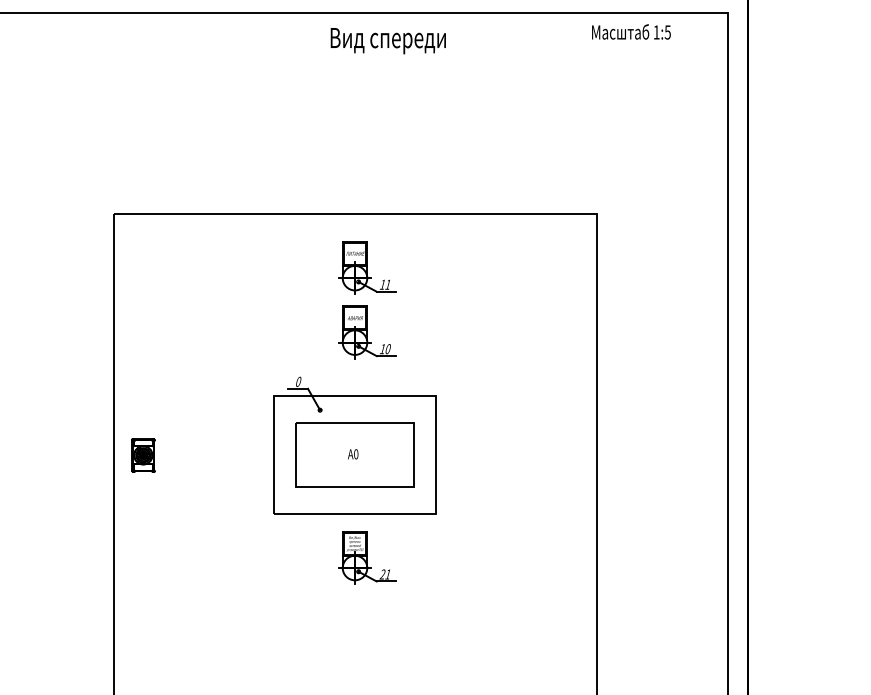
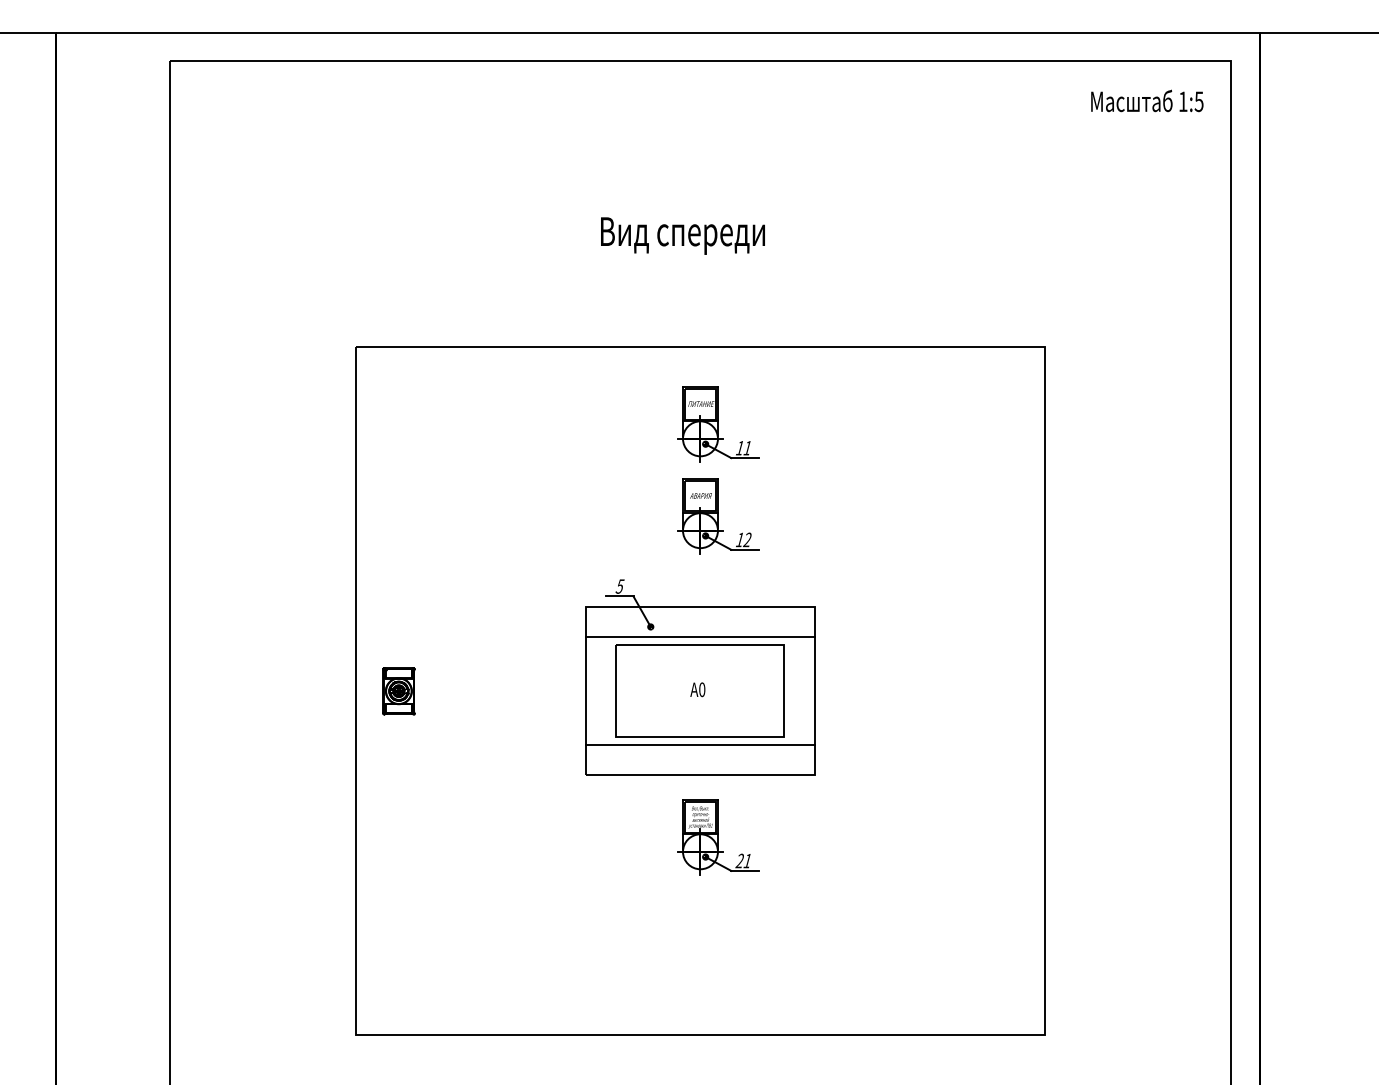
text: (631, 31) -> (1147, 100), moved
text: (388, 40) -> (682, 235), moved
text: (388, 348) -> (747, 539), 10 -> 12
text: (298, 381) -> (619, 586), 0 -> 5
line: (355, 417) -> (700, 637), added
line: (355, 492) -> (700, 744), added

